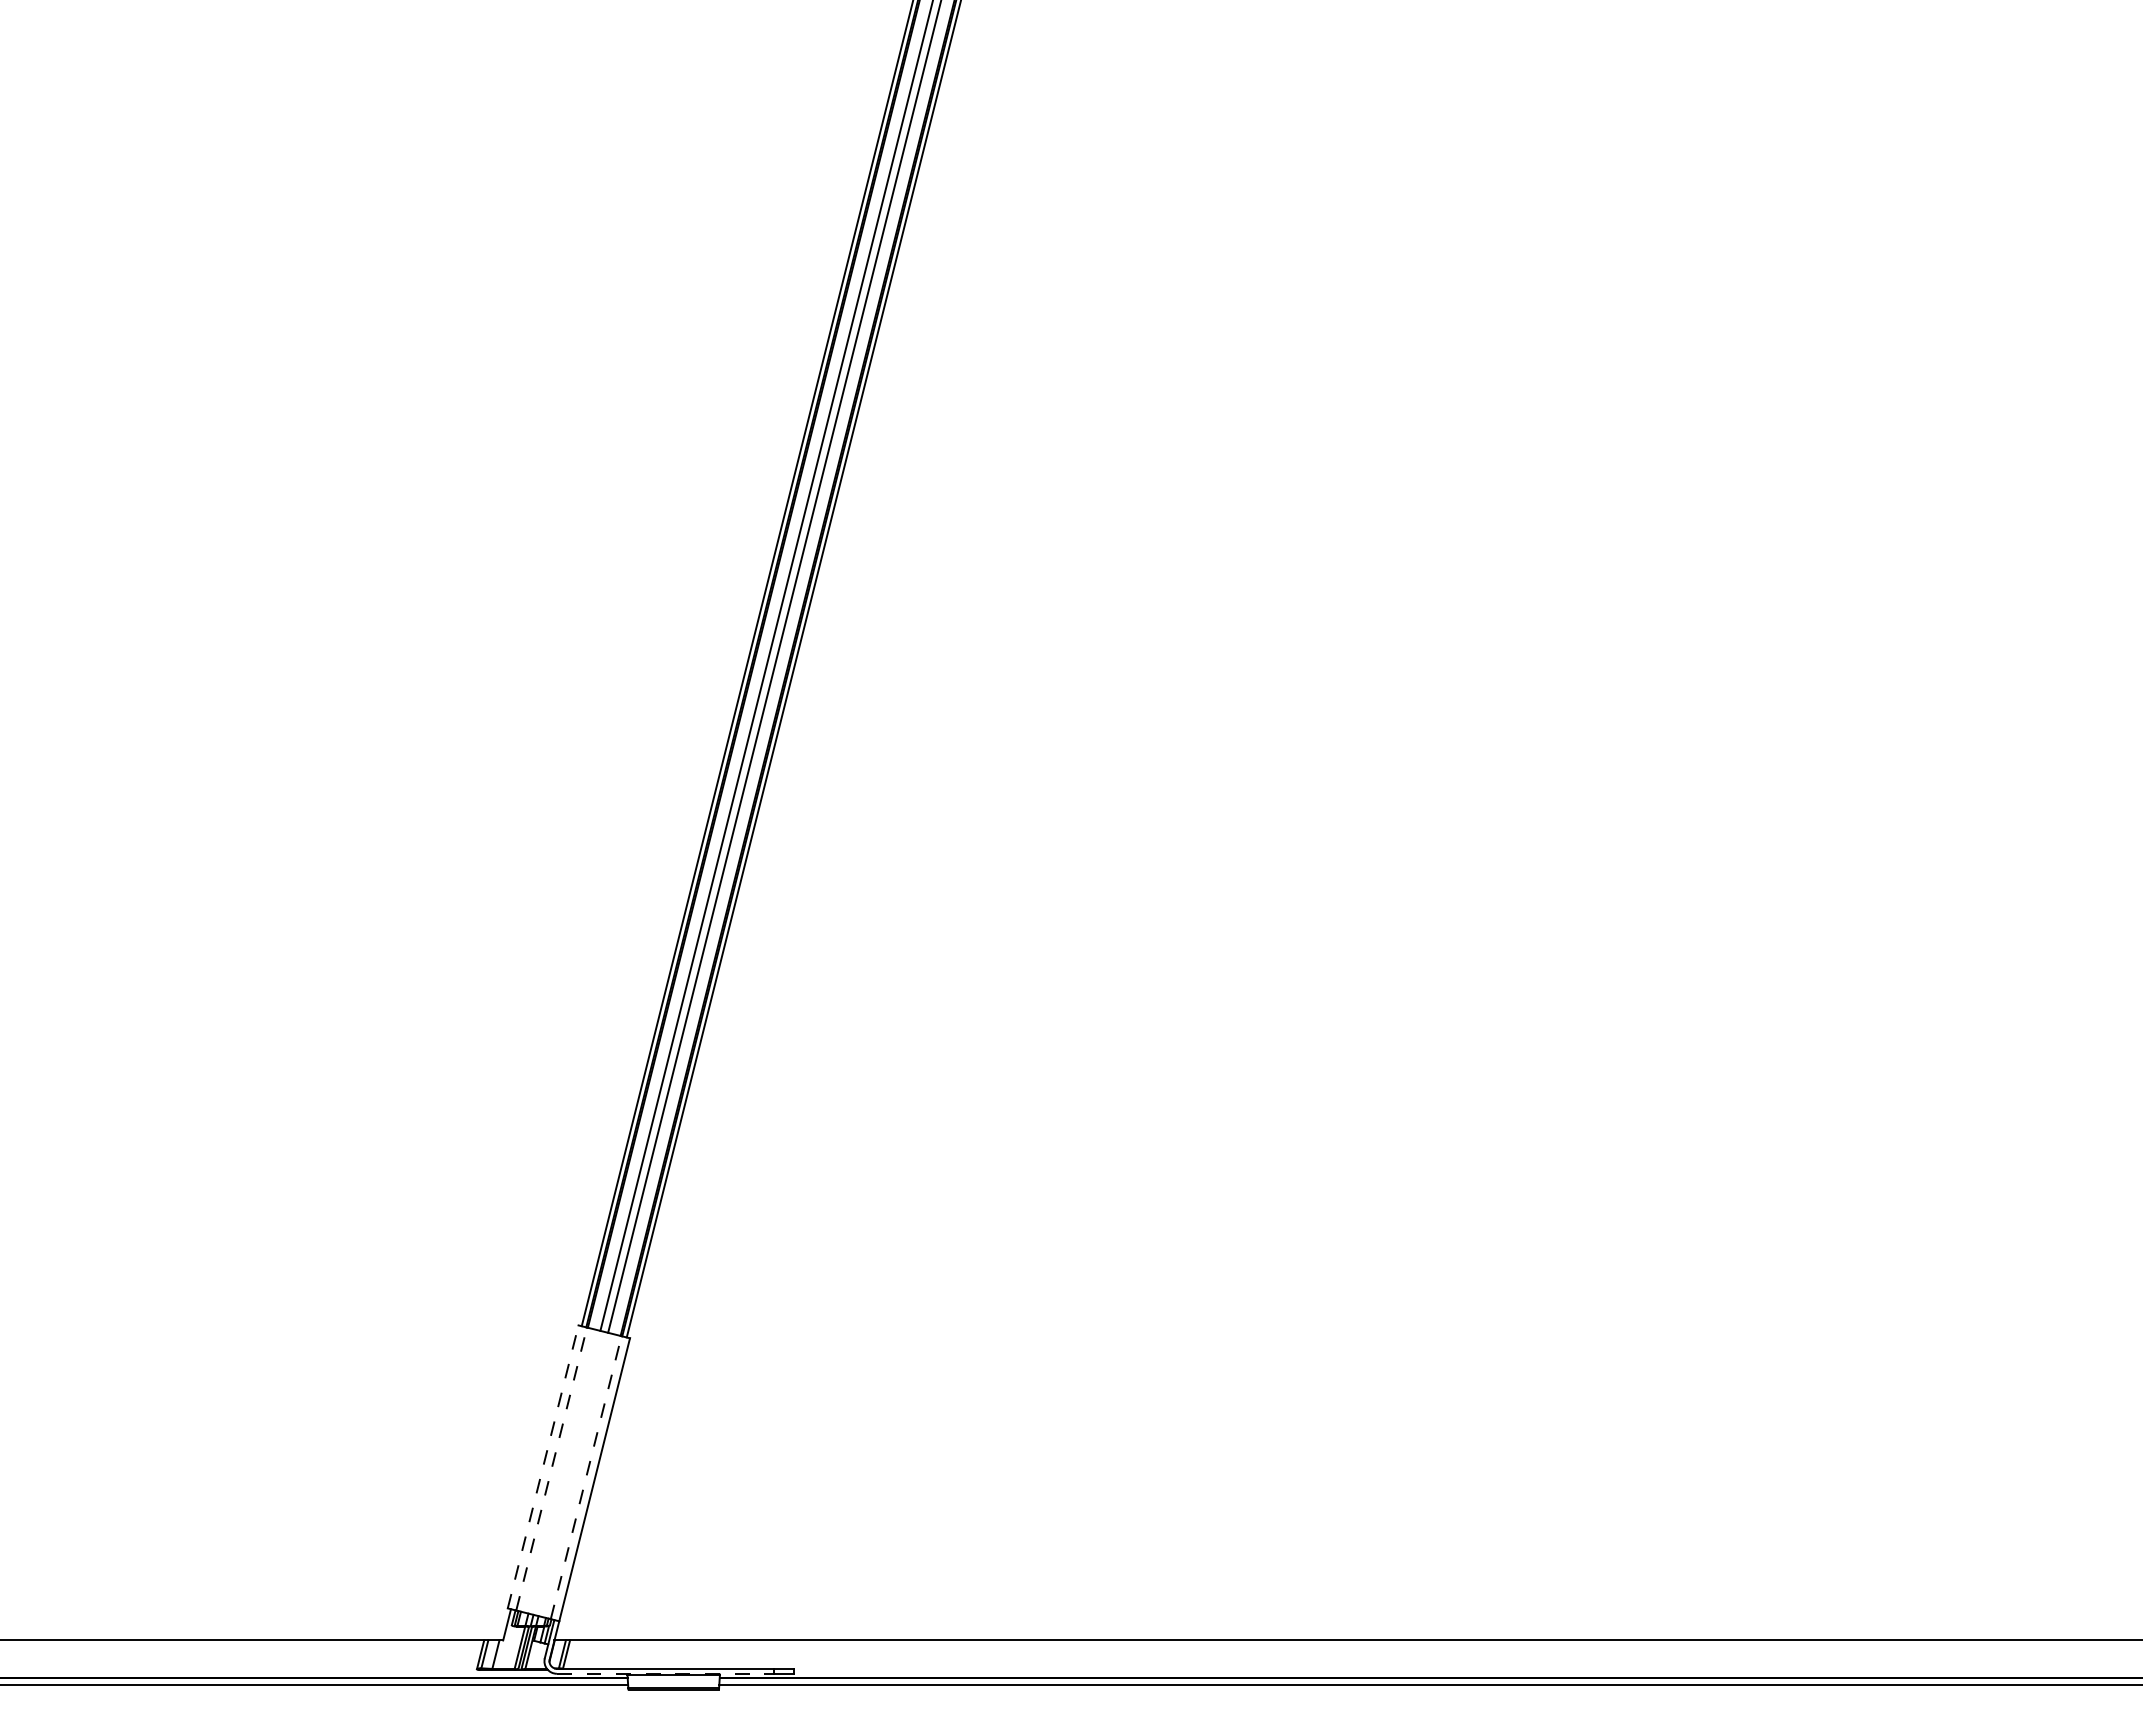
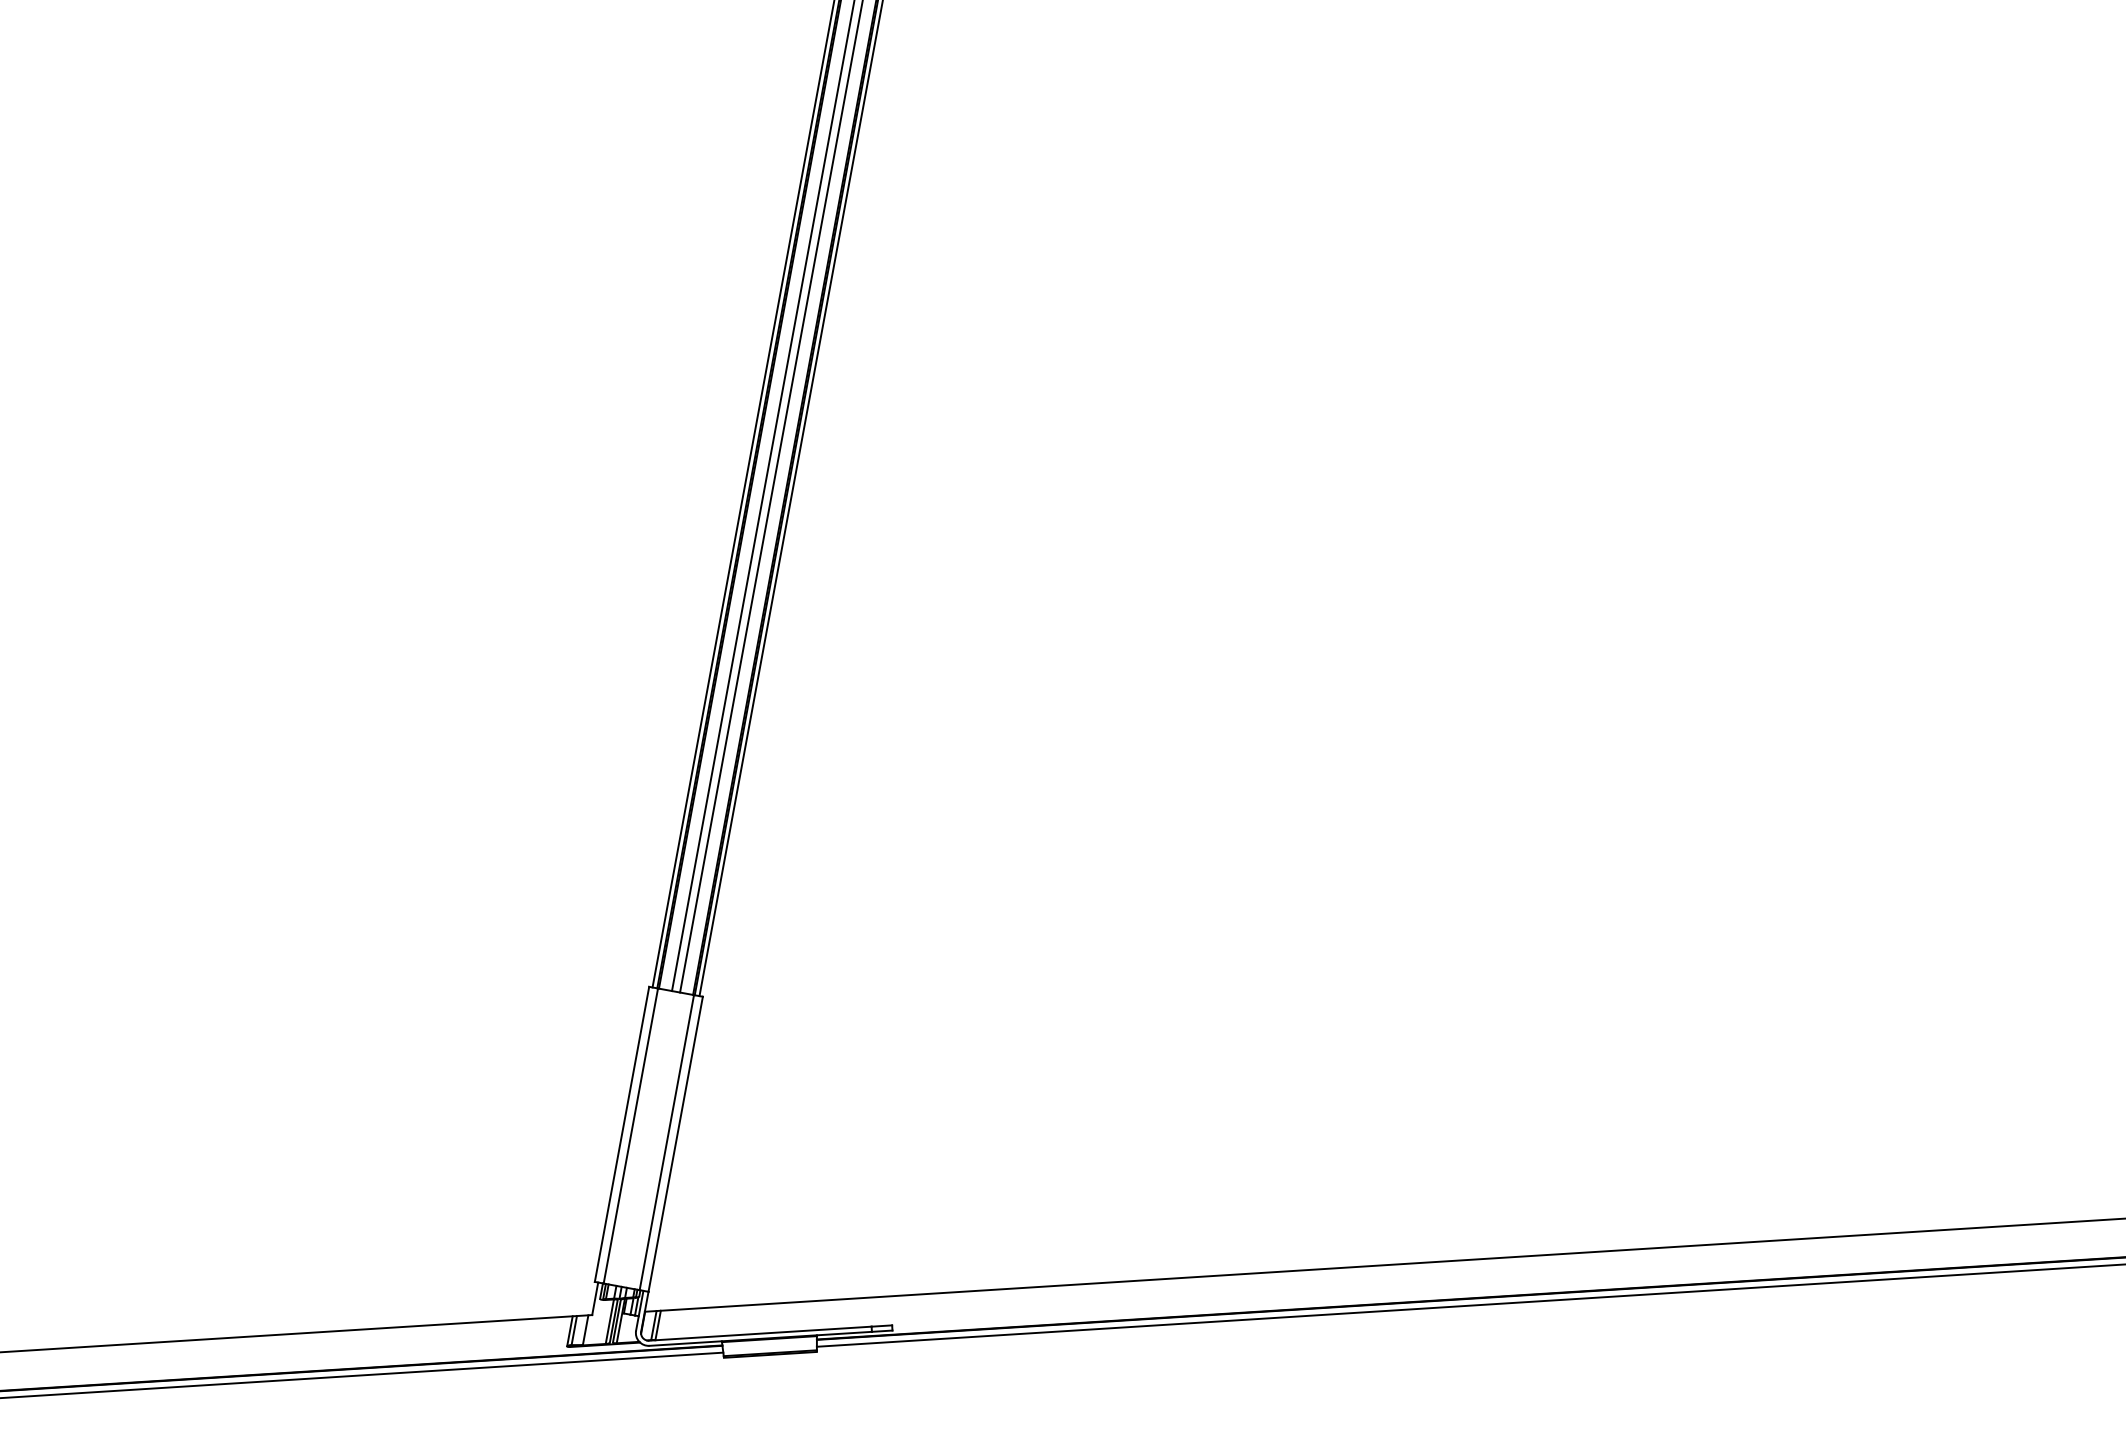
line: (543, 1466) -> (622, 1133), dashed -> solid
line: (551, 1469) -> (630, 1136), dashed -> solid
line: (586, 1477) -> (667, 1142), dashed -> solid
line: (665, 1673) -> (760, 1338), dashed -> solid

